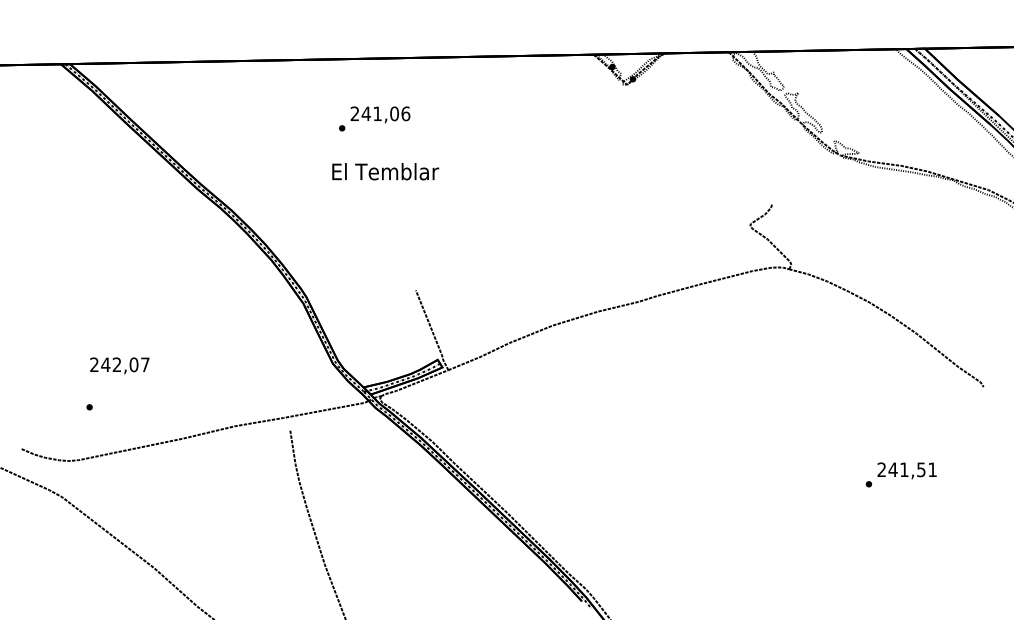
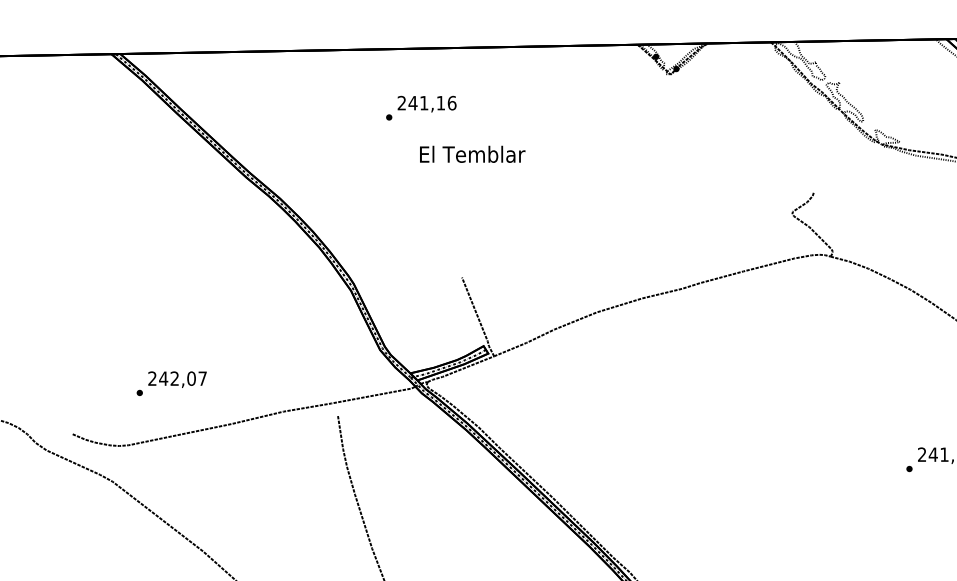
text: (394, 113) -> (440, 102), 241,06 -> 241,16
text: (385, 171) -> (472, 154), moved
text: (119, 365) -> (177, 379), moved

